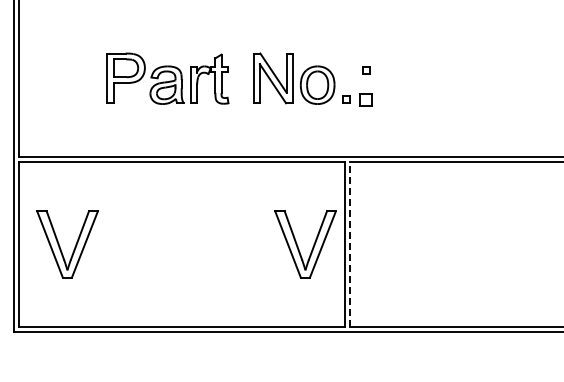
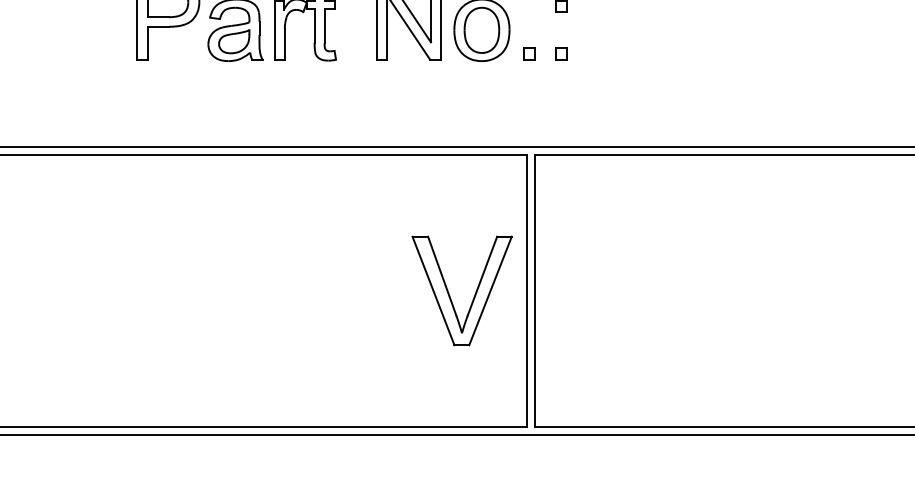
part: (366, 99) -> (561, 53), size x0.62
line: (350, 244) -> (535, 290), dashed -> solid
part: (60, 246) -> (61, 294), removed

